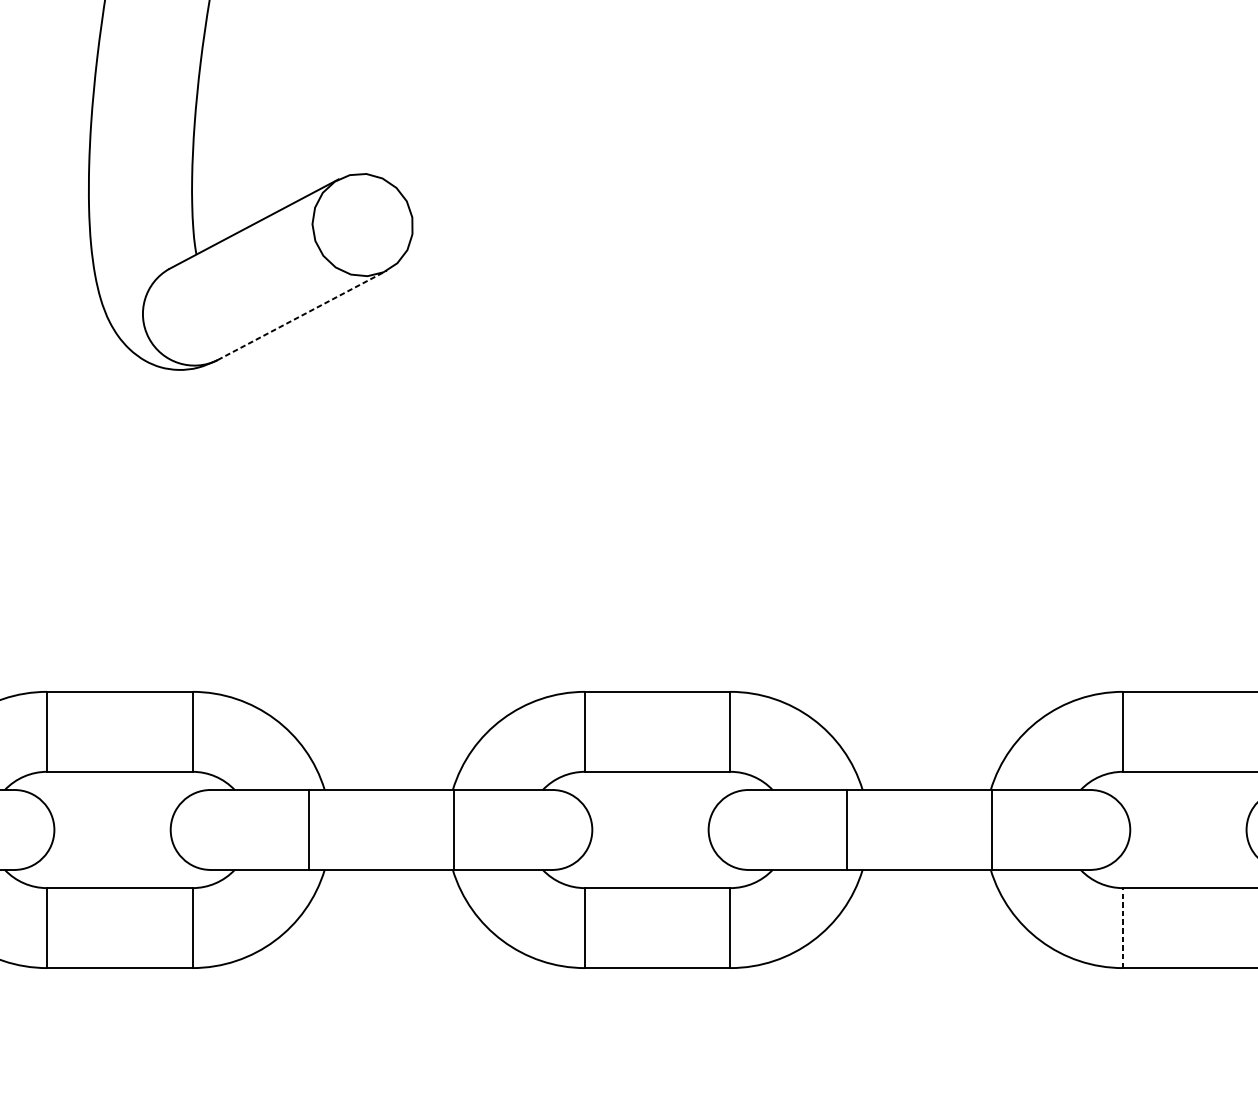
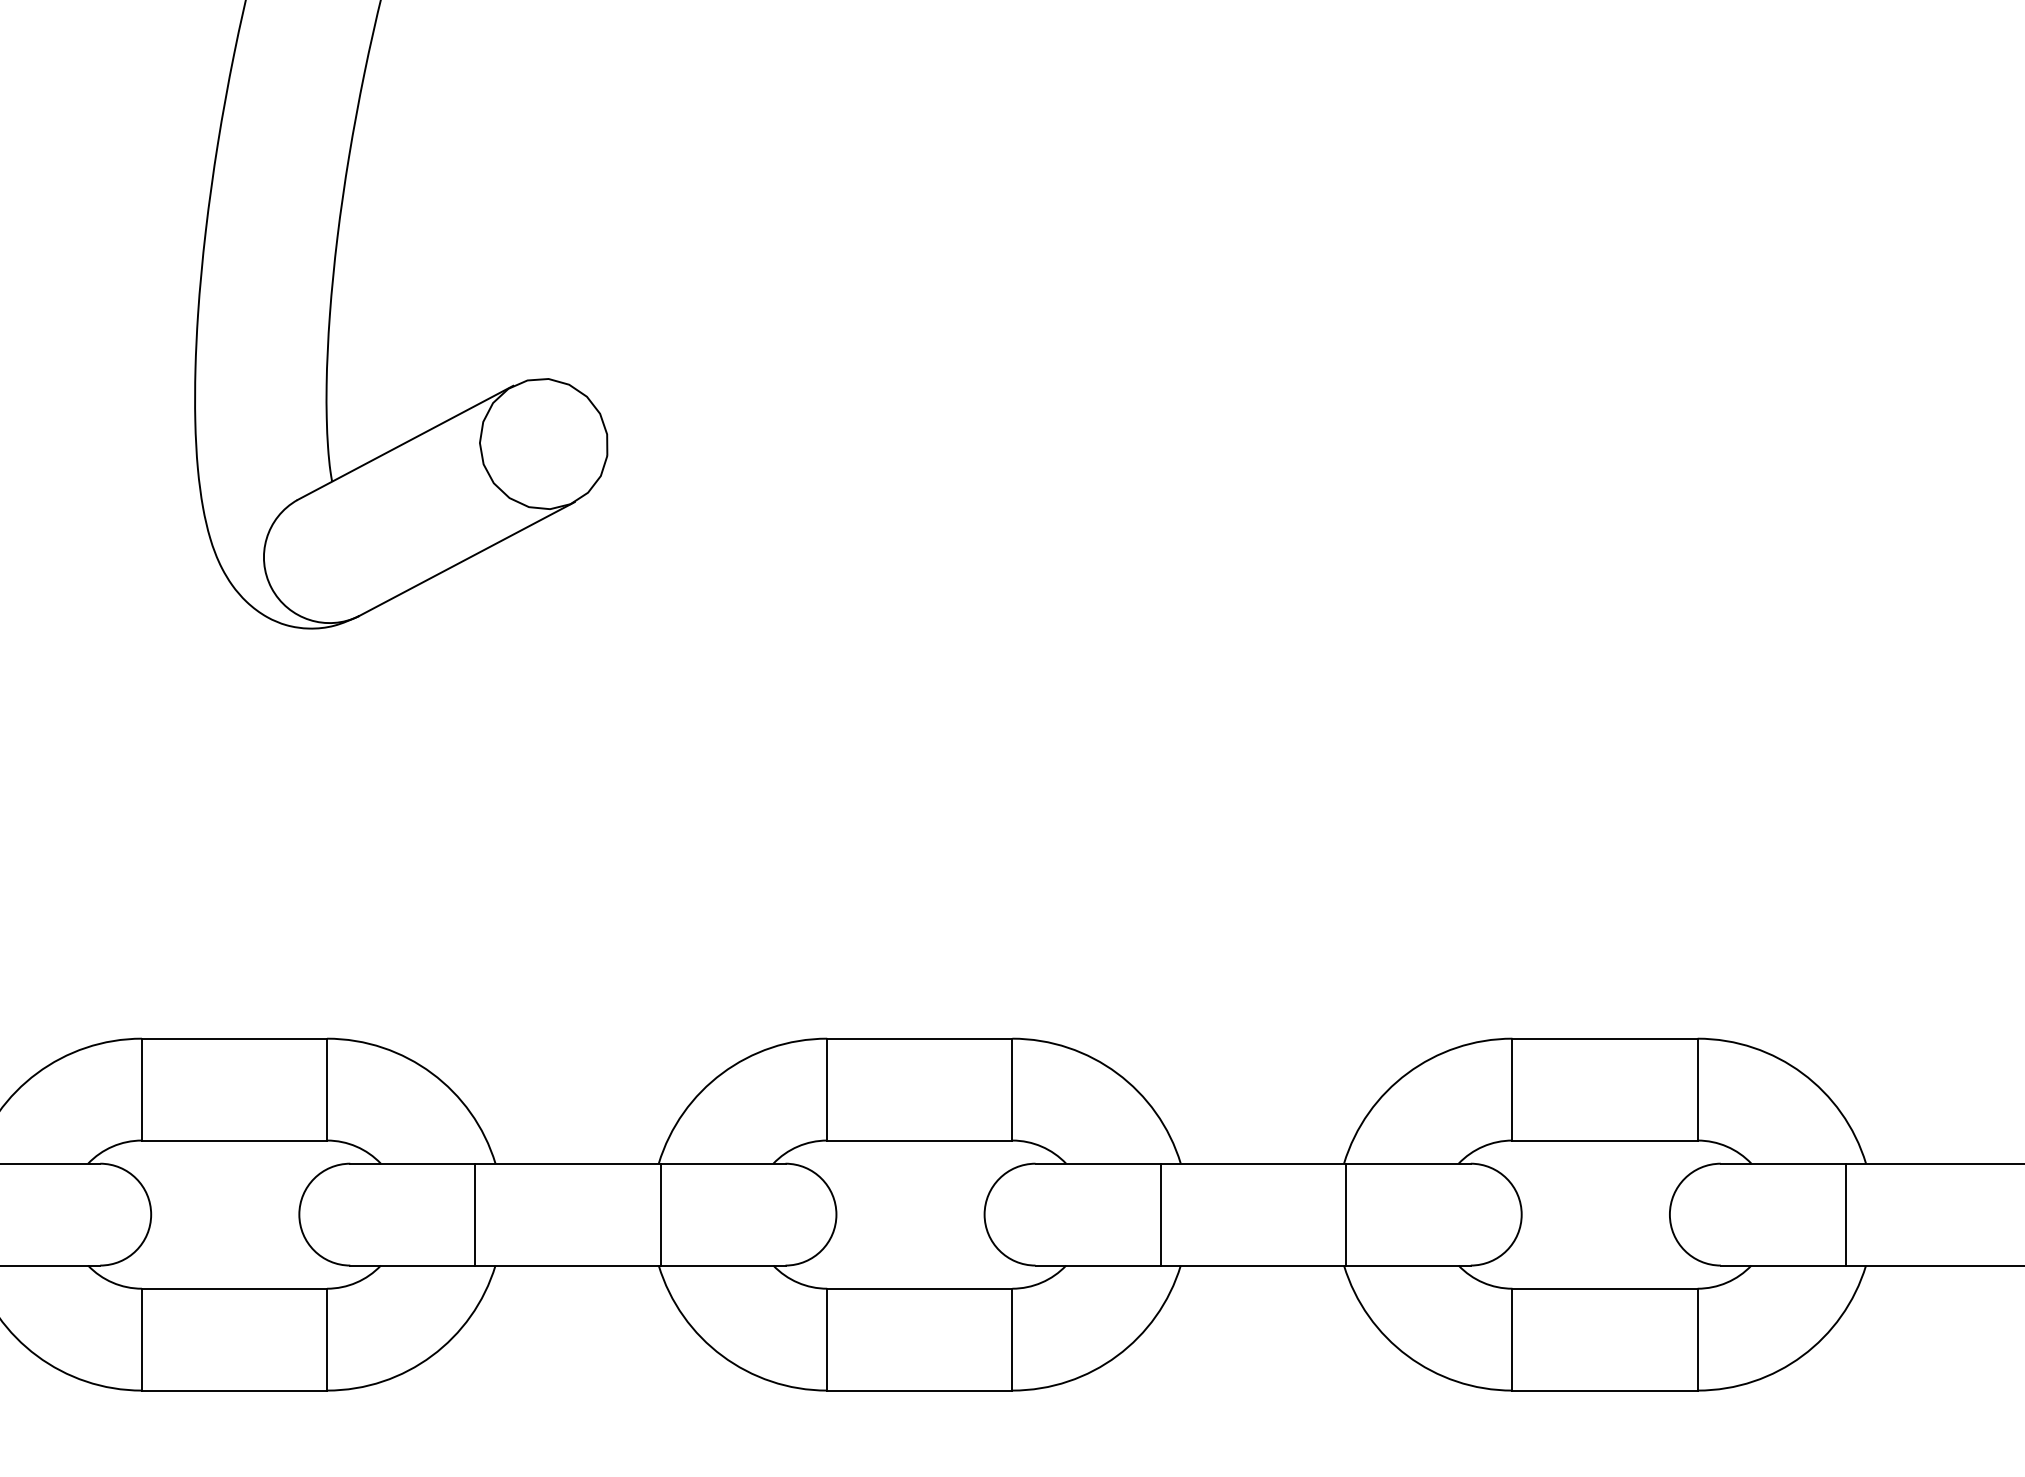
line: (301, 315) -> (466, 559), dashed -> solid
line: (1123, 927) -> (1512, 1339), dashed -> solid

